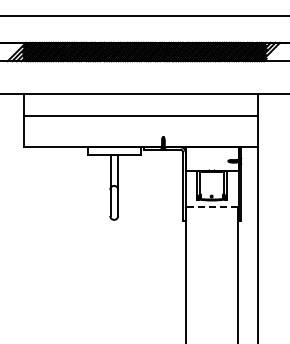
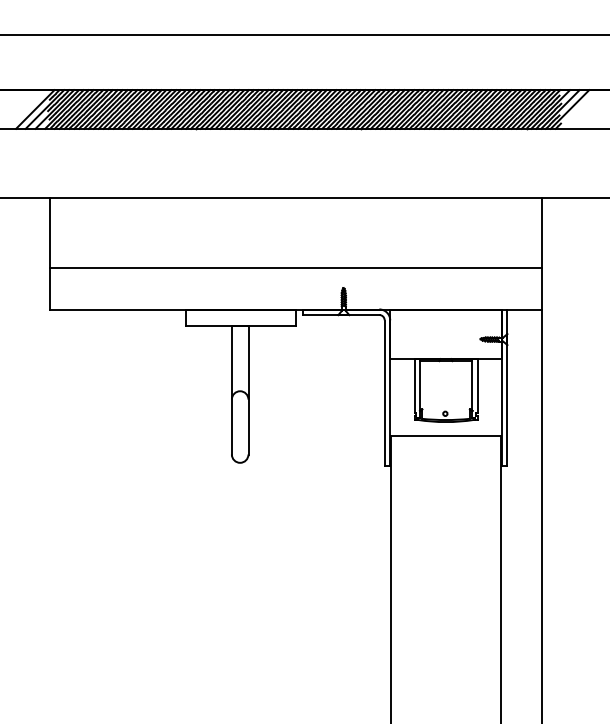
line: (140, 116) -> (295, 268), moved
line: (211, 207) -> (444, 436), dashed -> solid

